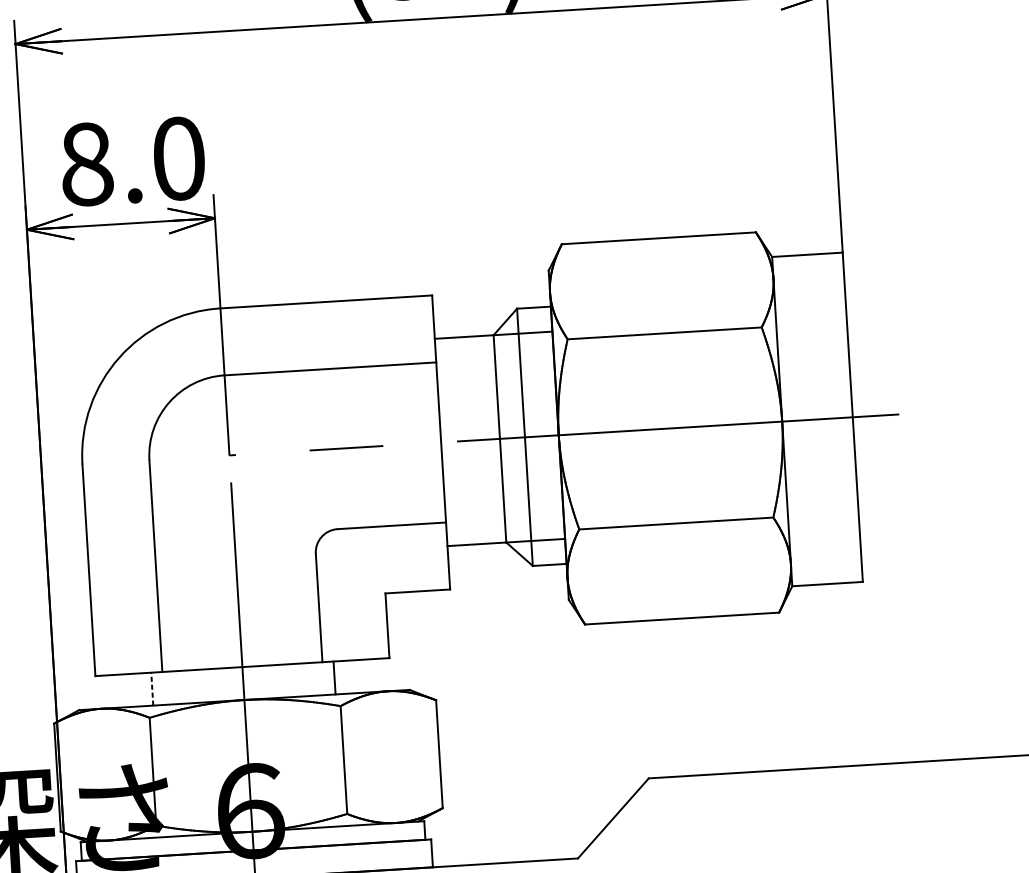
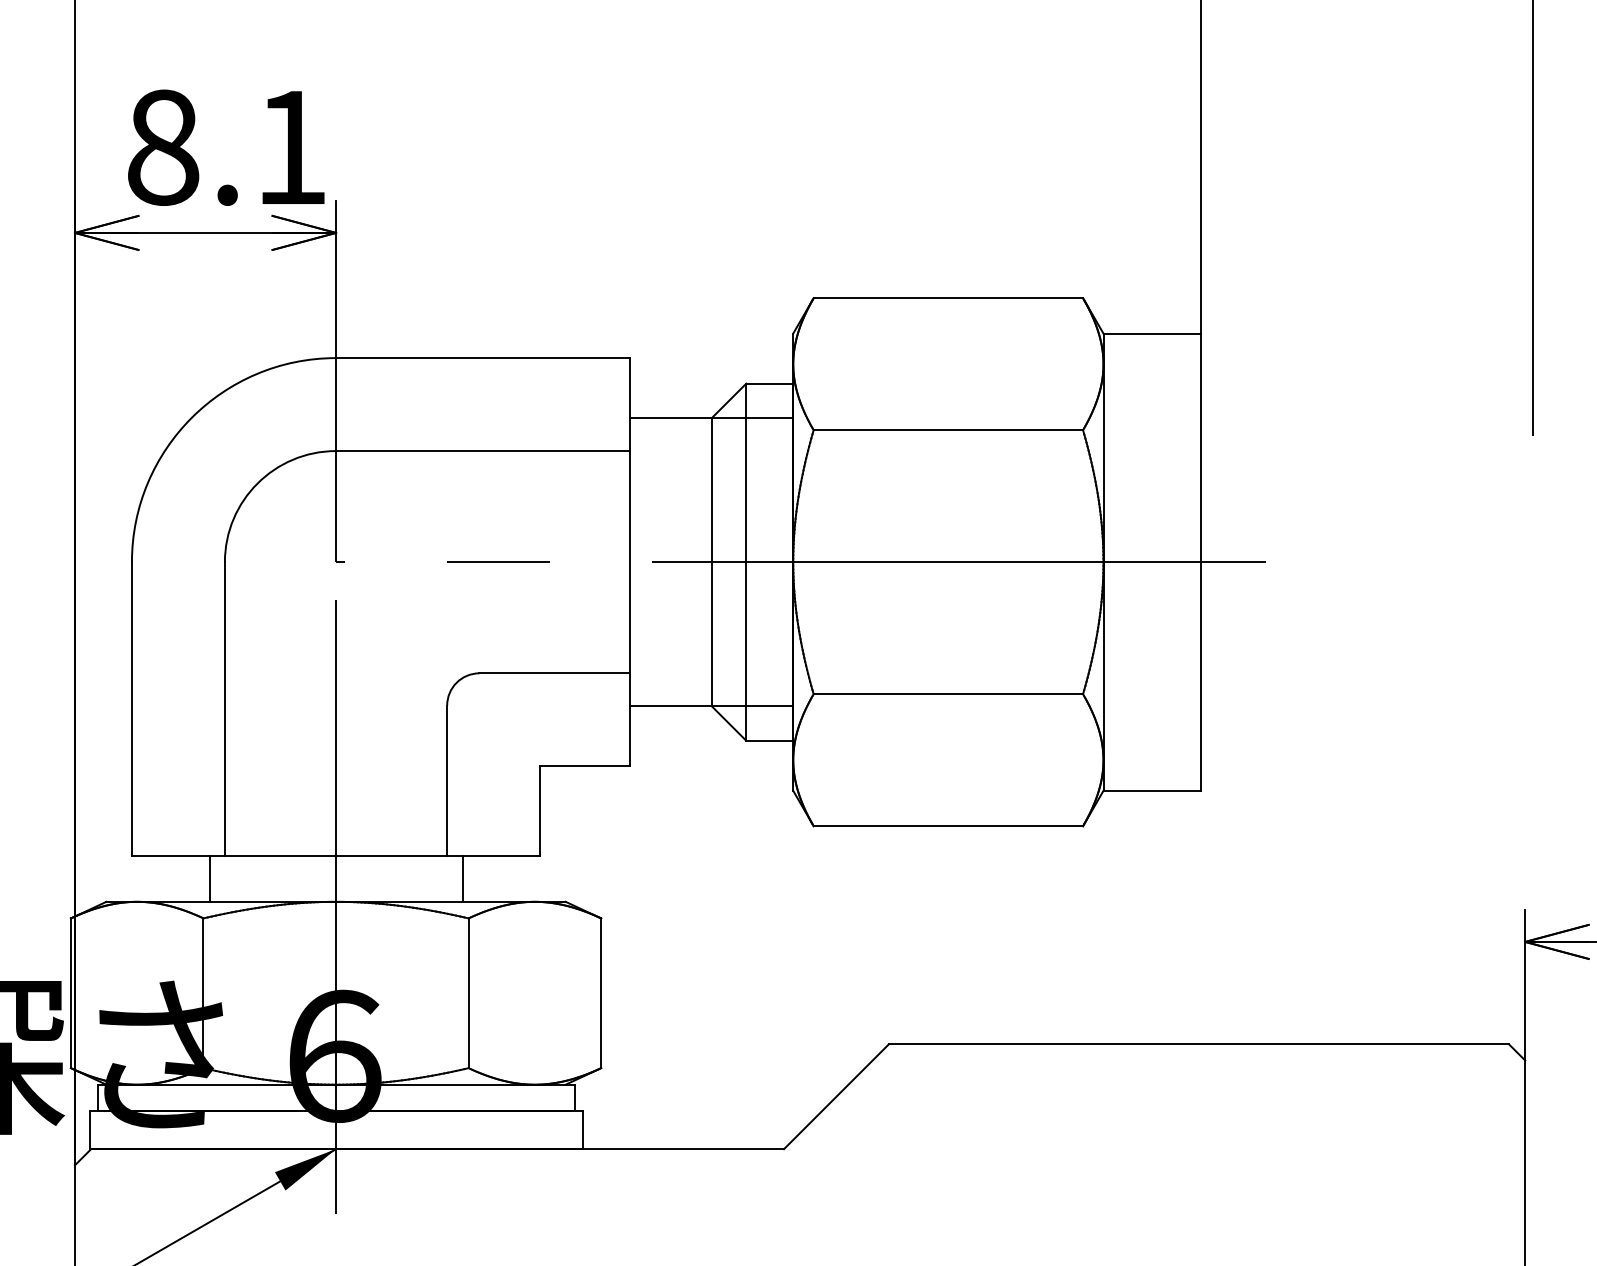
text: (179, 158) -> (291, 147), 8.0 -> 8.1
line: (152, 688) -> (209, 878), dashed -> solid

